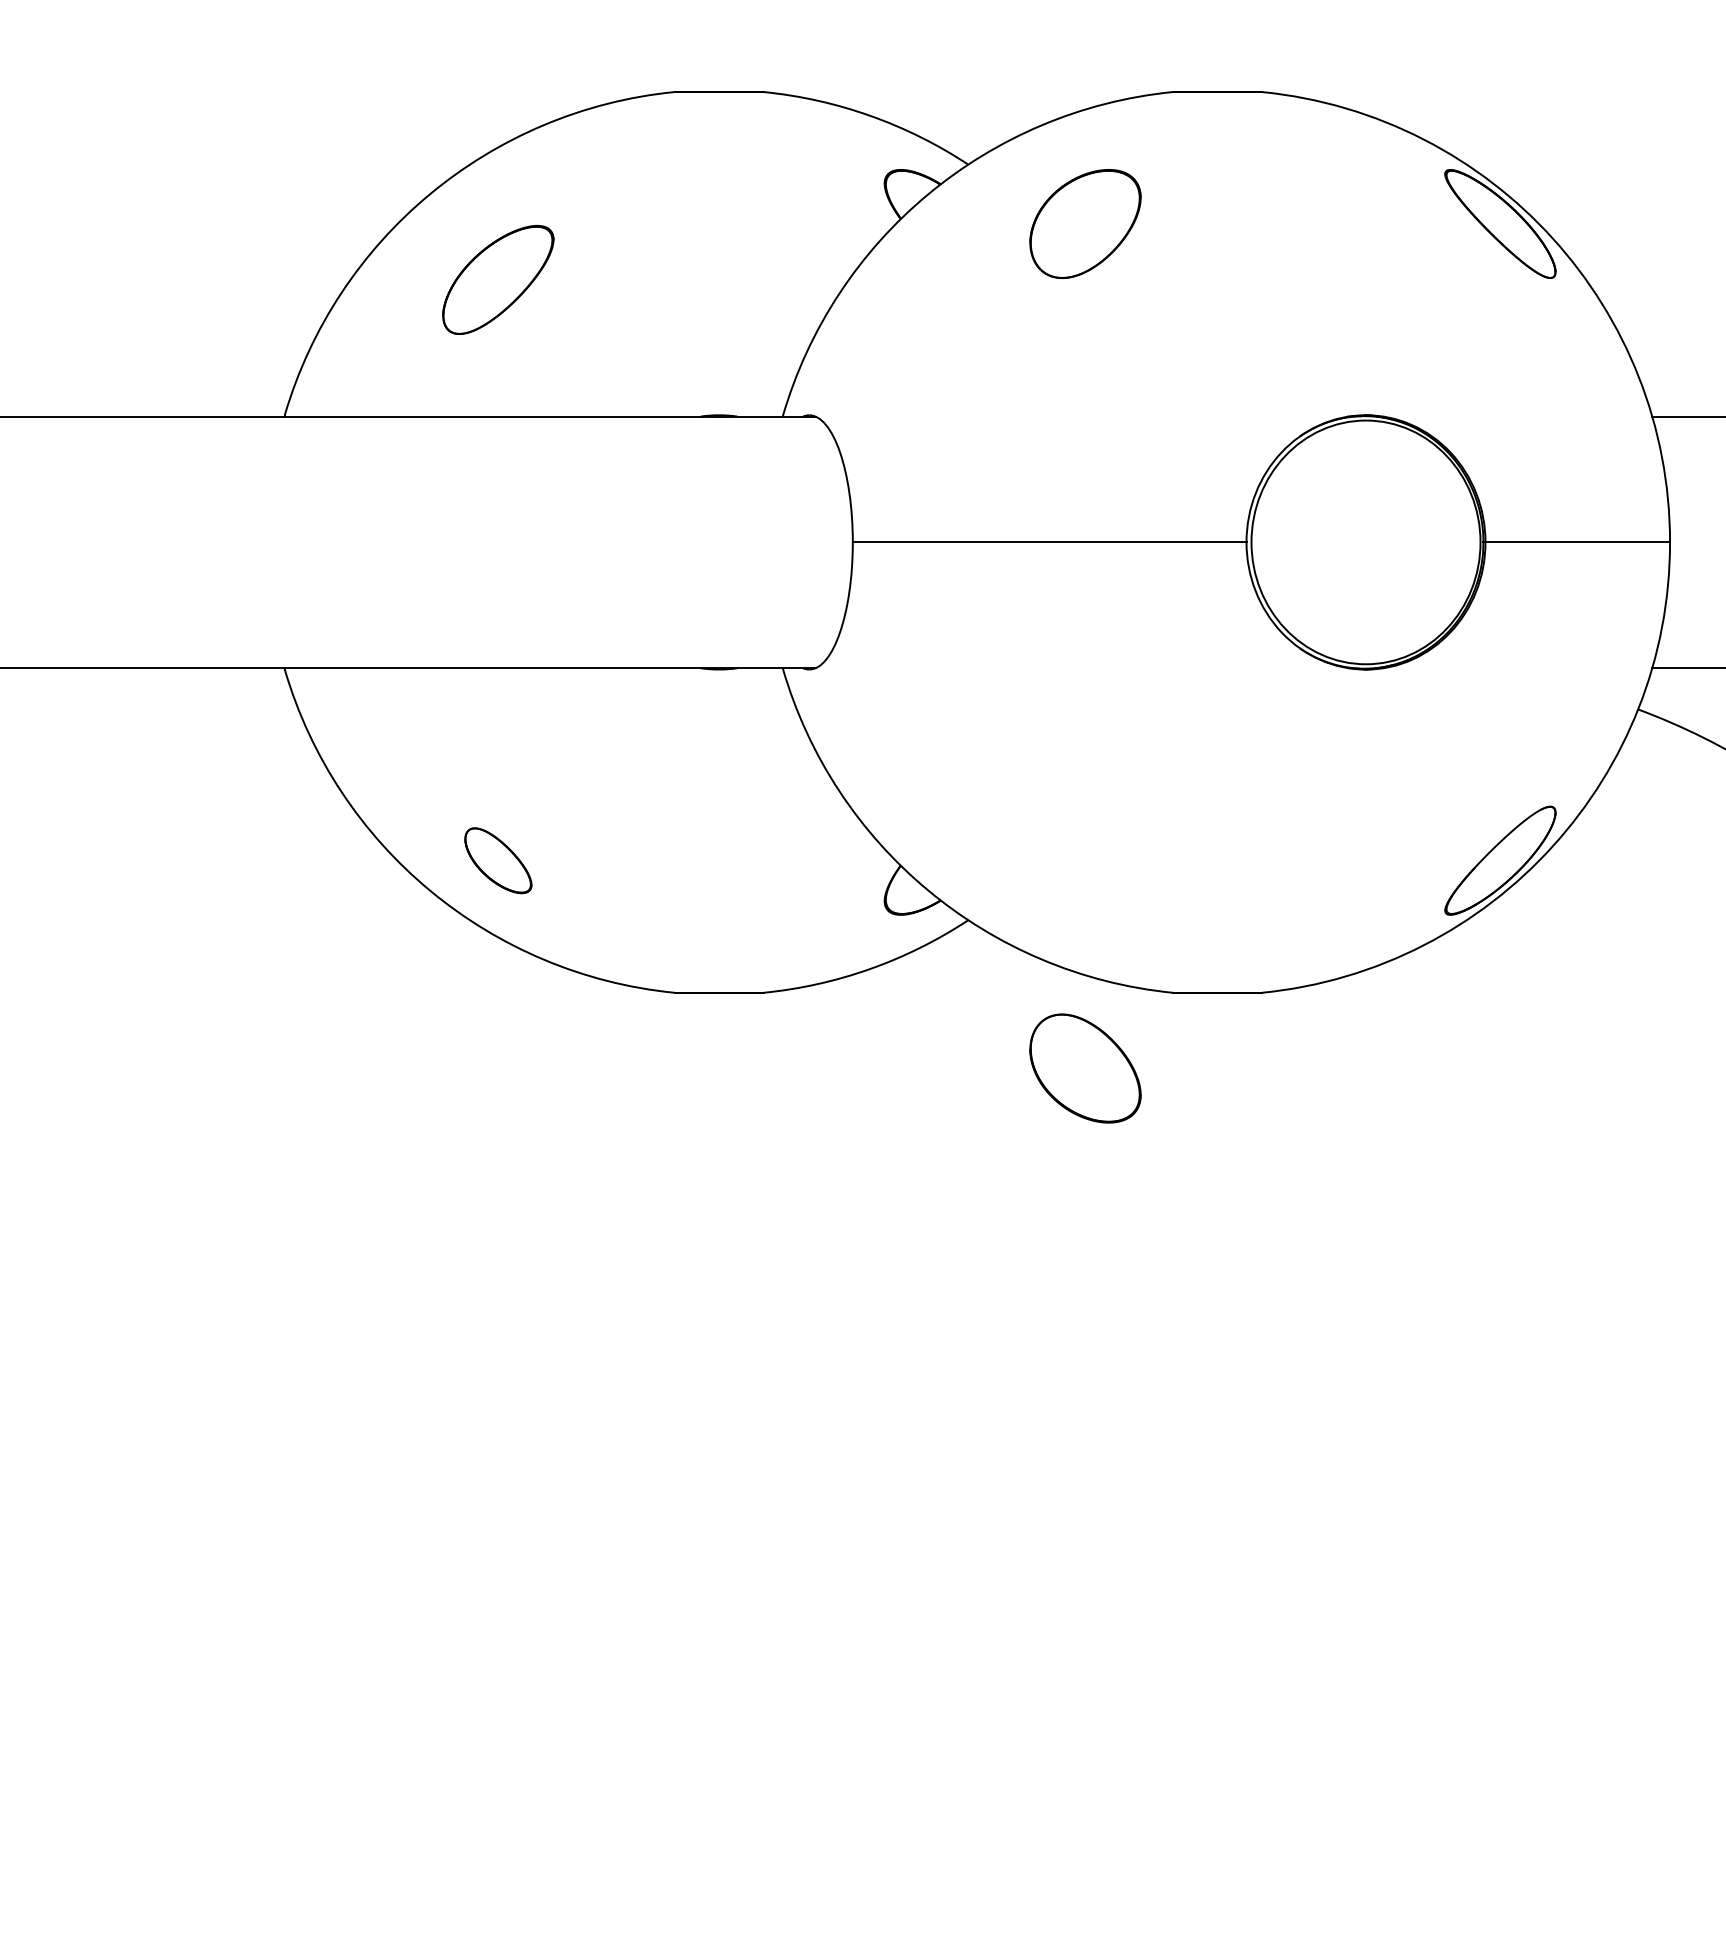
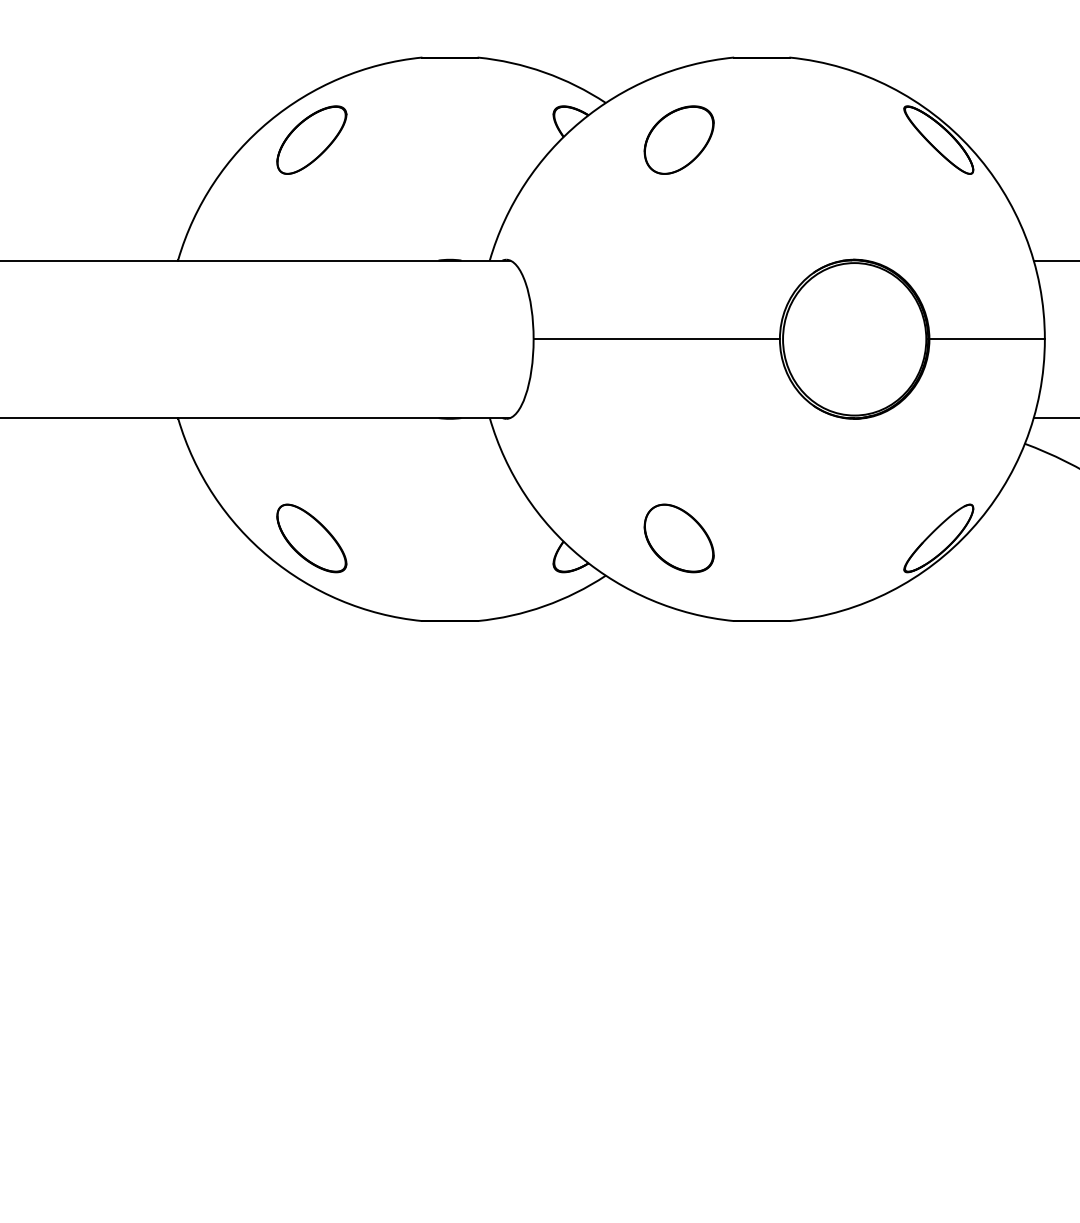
part: (497, 278) -> (311, 139), moved
part: (497, 860) -> (311, 538), size x1.67
part: (1084, 1068) -> (678, 538), moved

